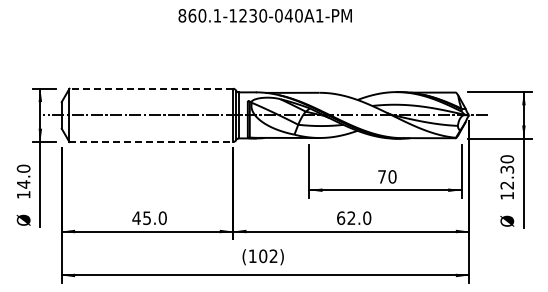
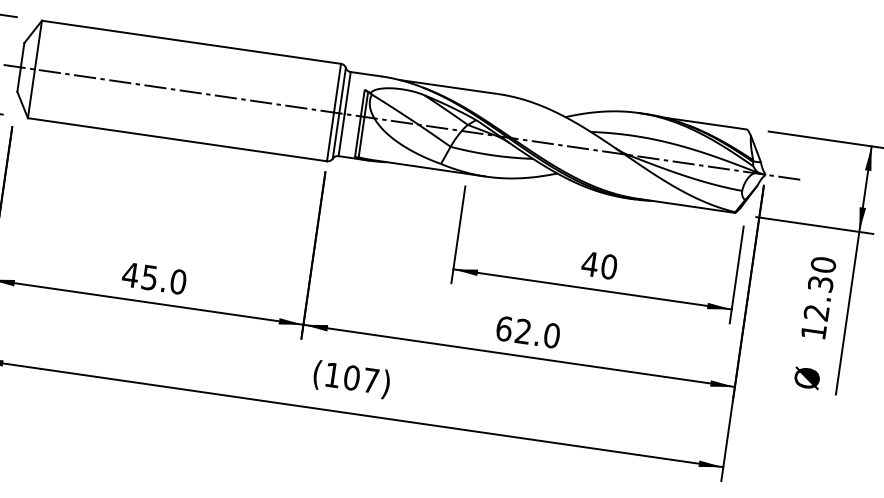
line: (151, 88) -> (191, 41), dashed -> solid
line: (151, 142) -> (177, 140), dashed -> solid
text: (381, 176) -> (589, 263), 70 -> 40
text: (273, 255) -> (370, 379), (102) -> (107)

